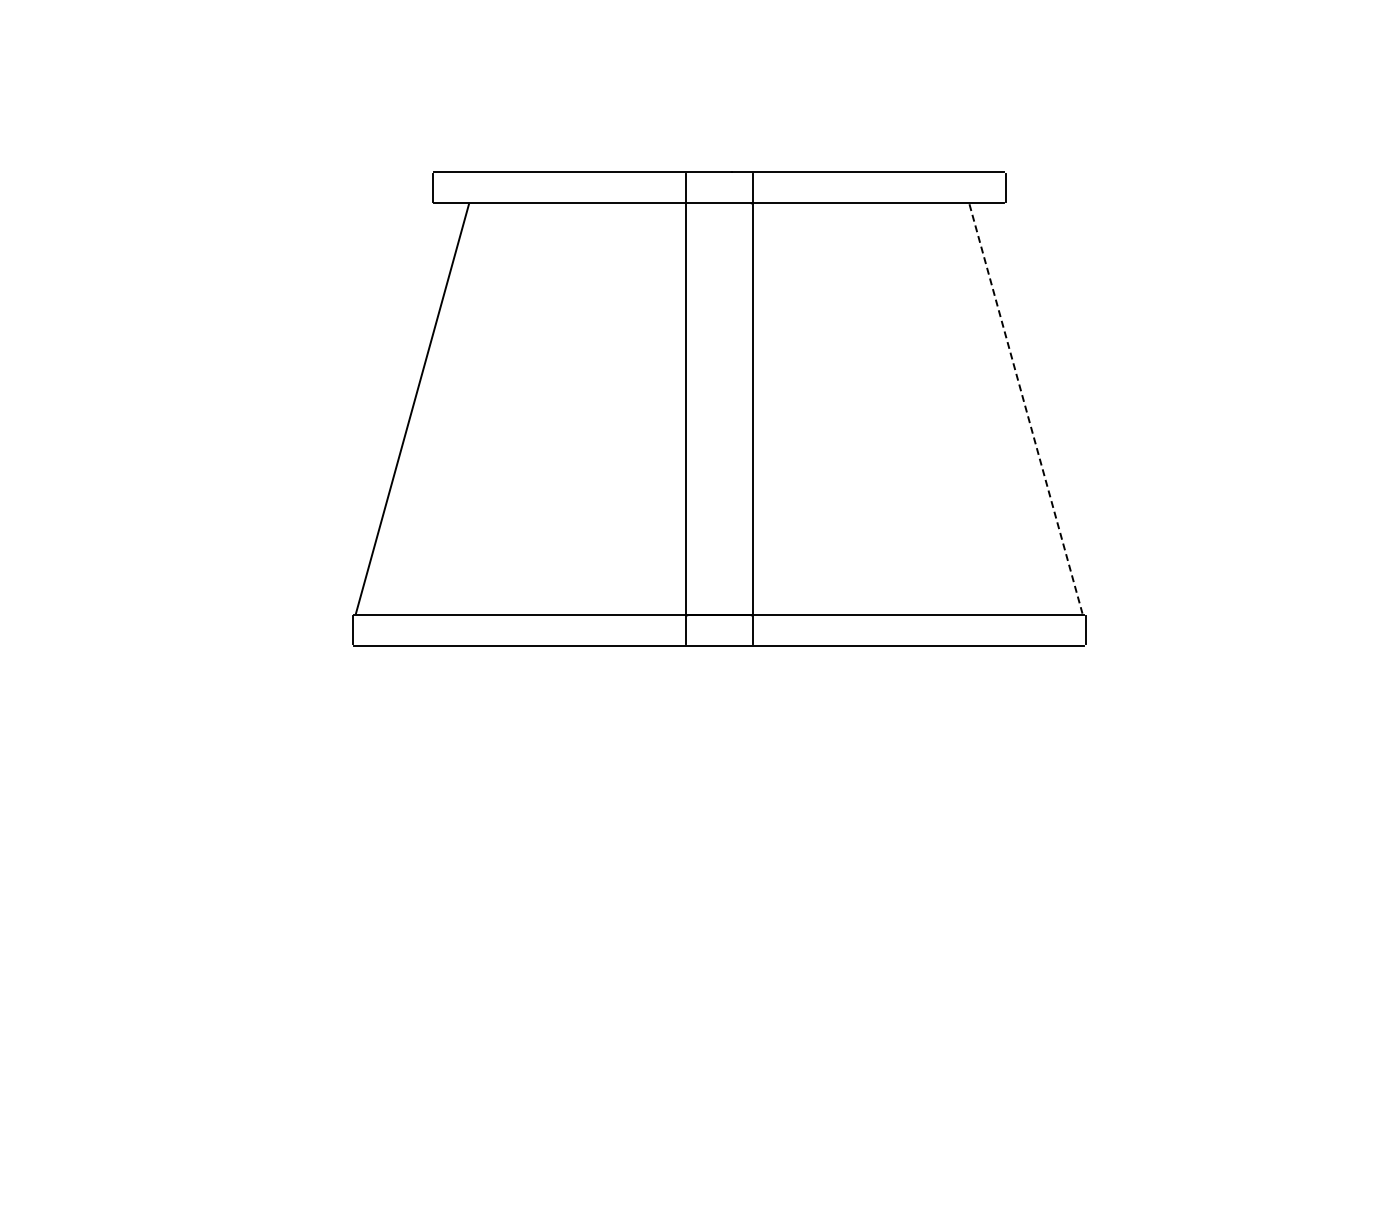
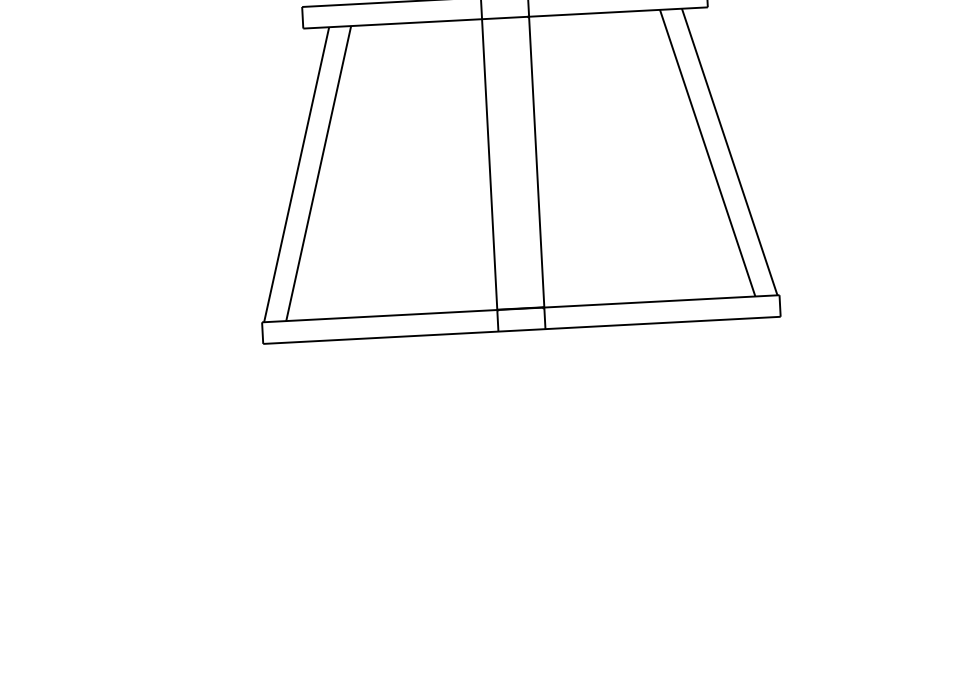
line: (443, 408) -> (318, 173), added
line: (994, 408) -> (707, 152), added
line: (1026, 409) -> (730, 152), dashed -> solid

